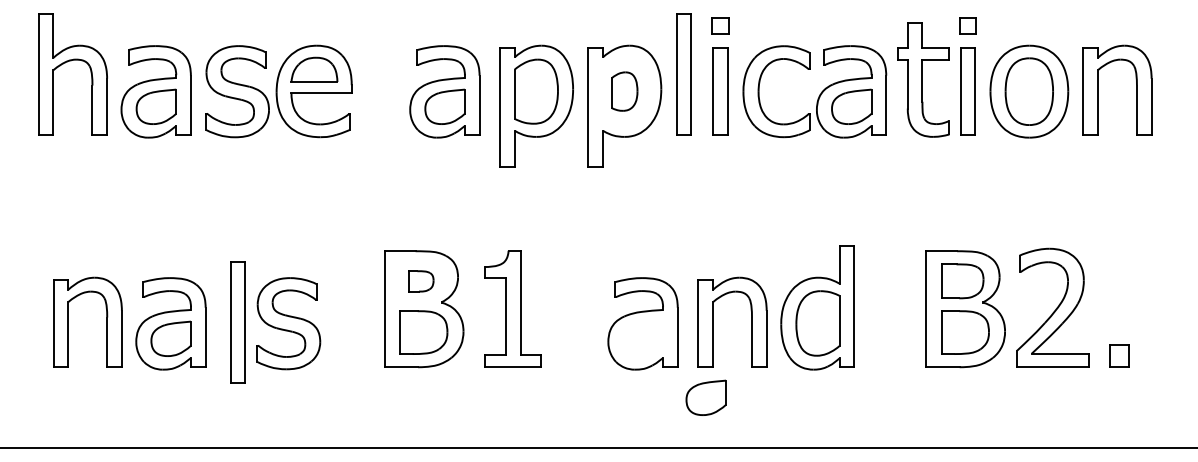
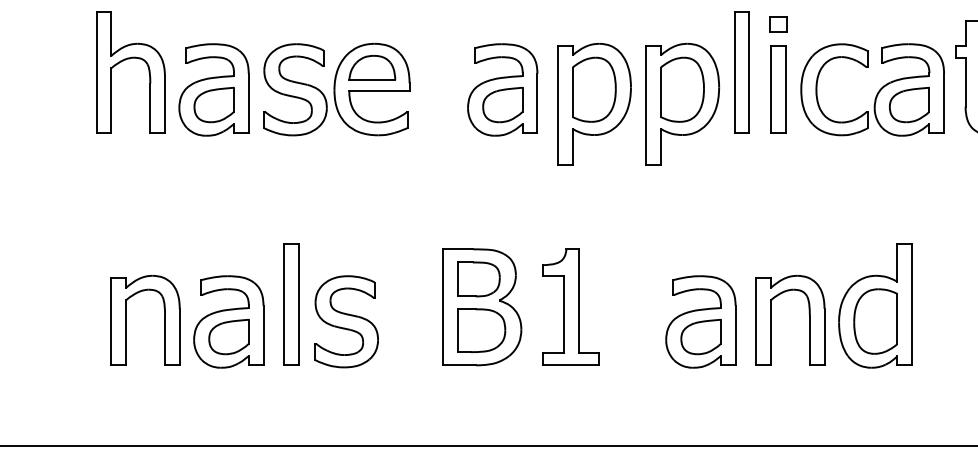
part: (624, 91) -> (682, 89), size x1.67
part: (420, 281) -> (478, 279), size x1.67
part: (237, 322) -> (291, 304), moved
part: (705, 397) -> (700, 336), moved

